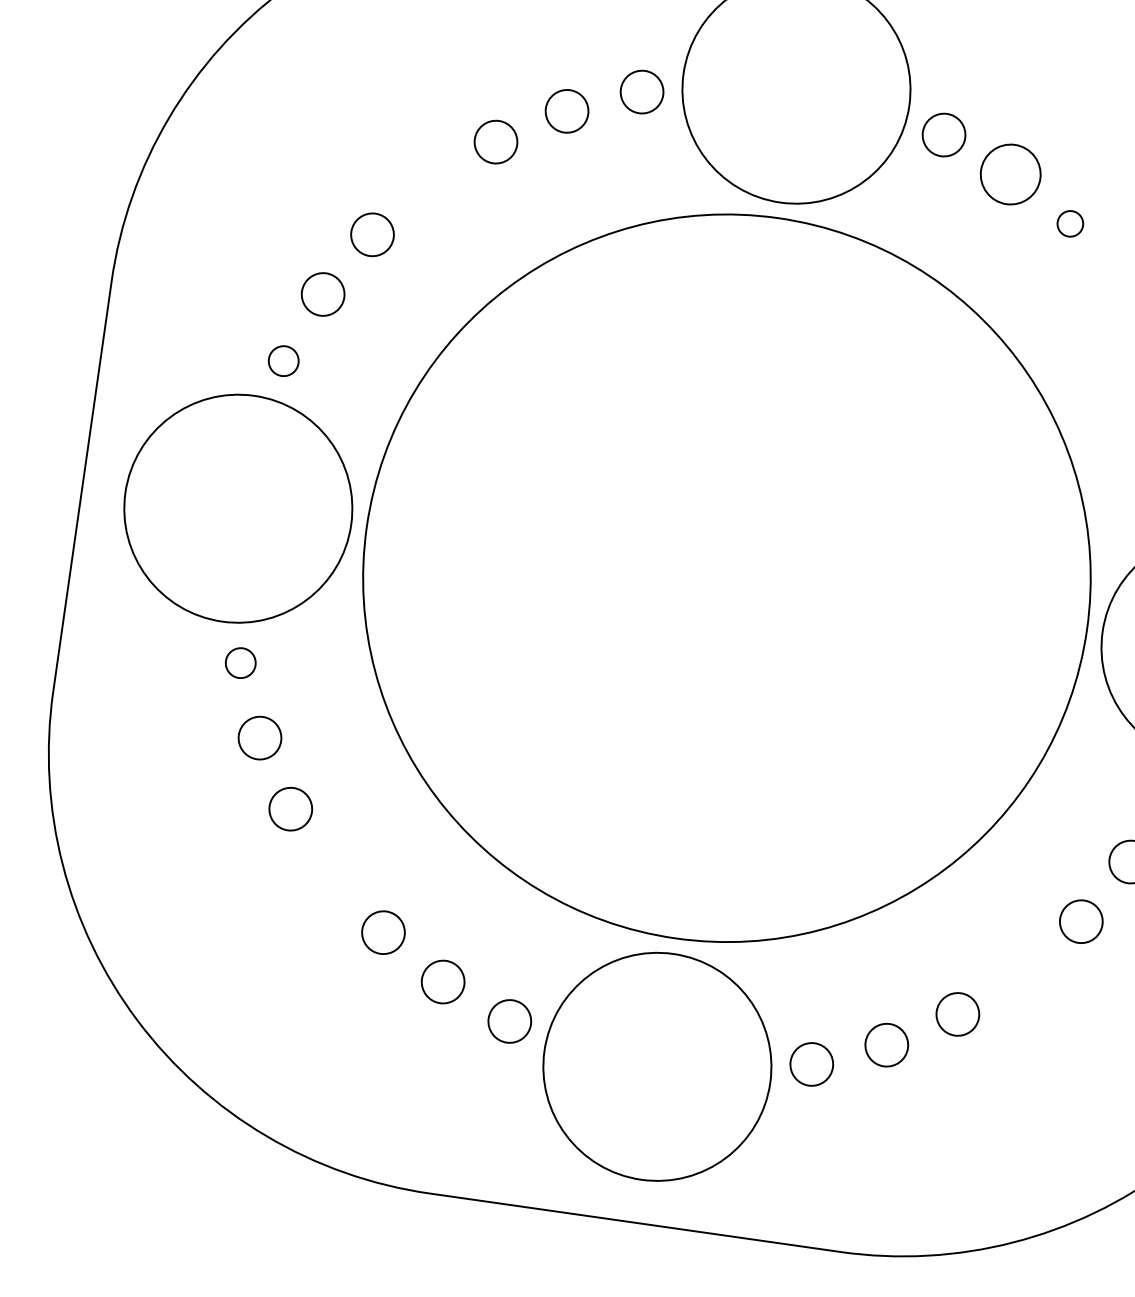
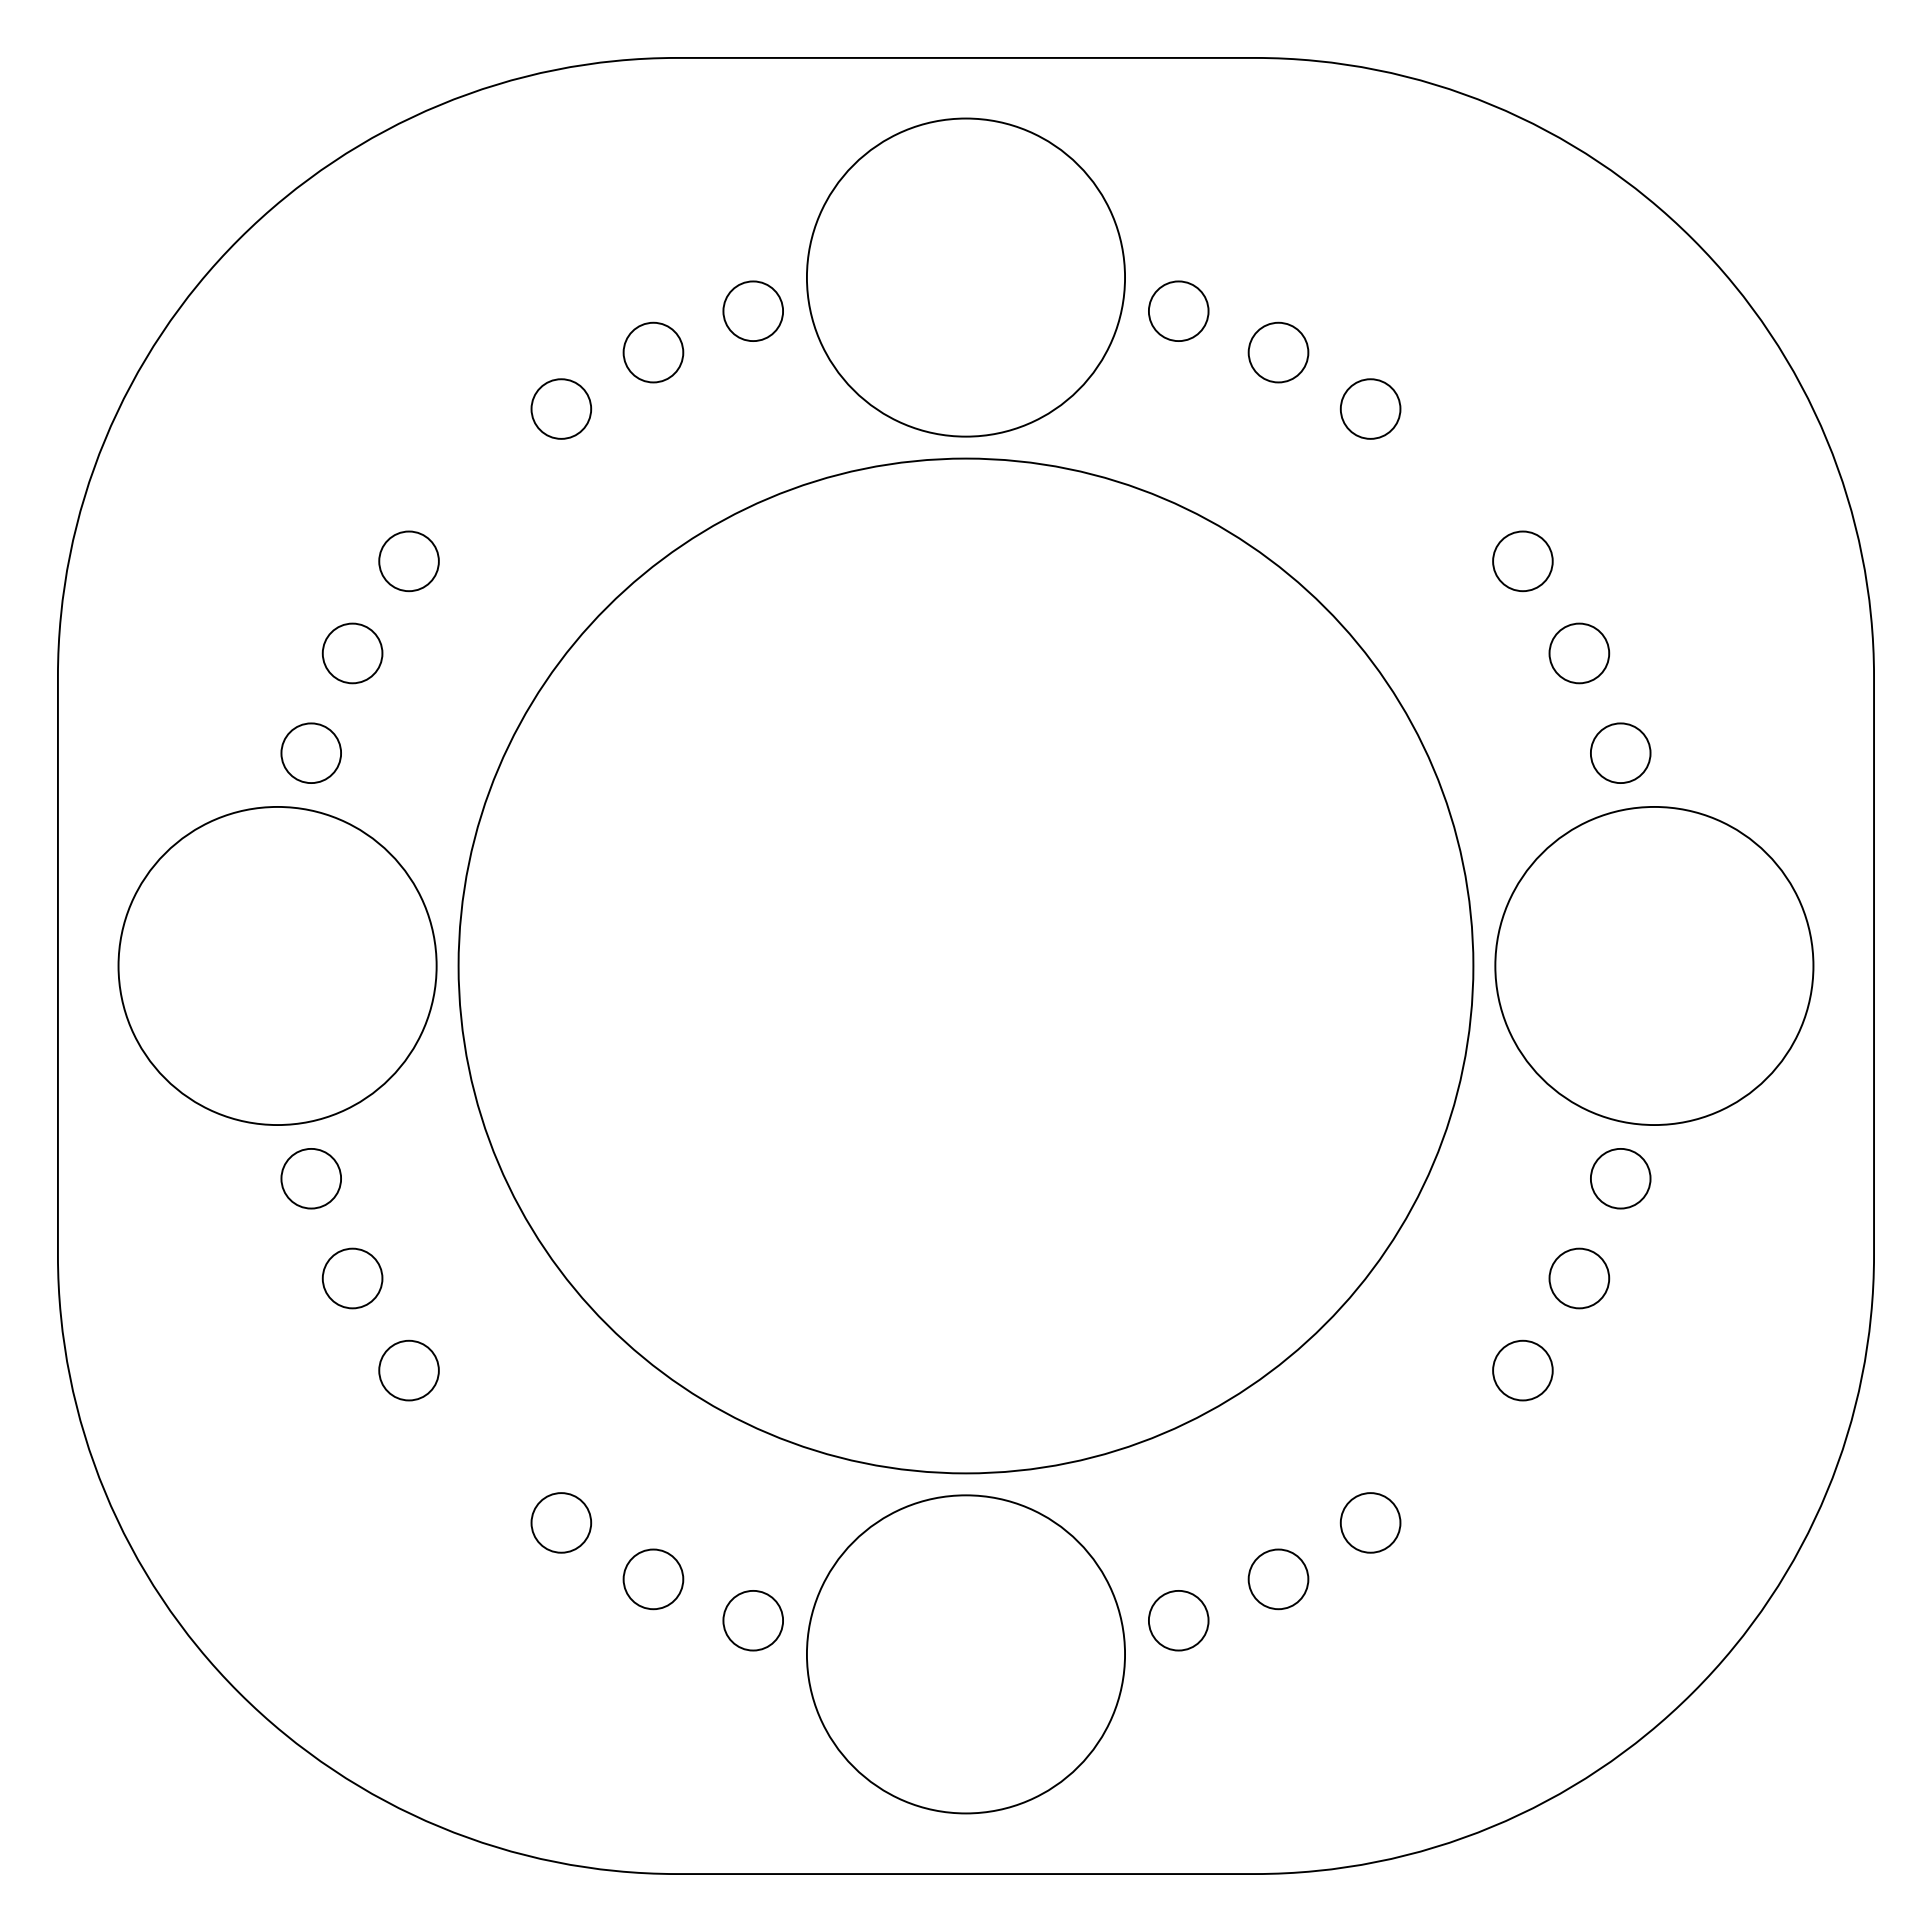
circle: (1010, 174) -> (1278, 352), size x0.71
circle: (1070, 223) -> (1370, 408), size x1.67
circle: (283, 361) -> (311, 753), size x1.43
circle: (240, 662) -> (311, 1178), size x1.43

